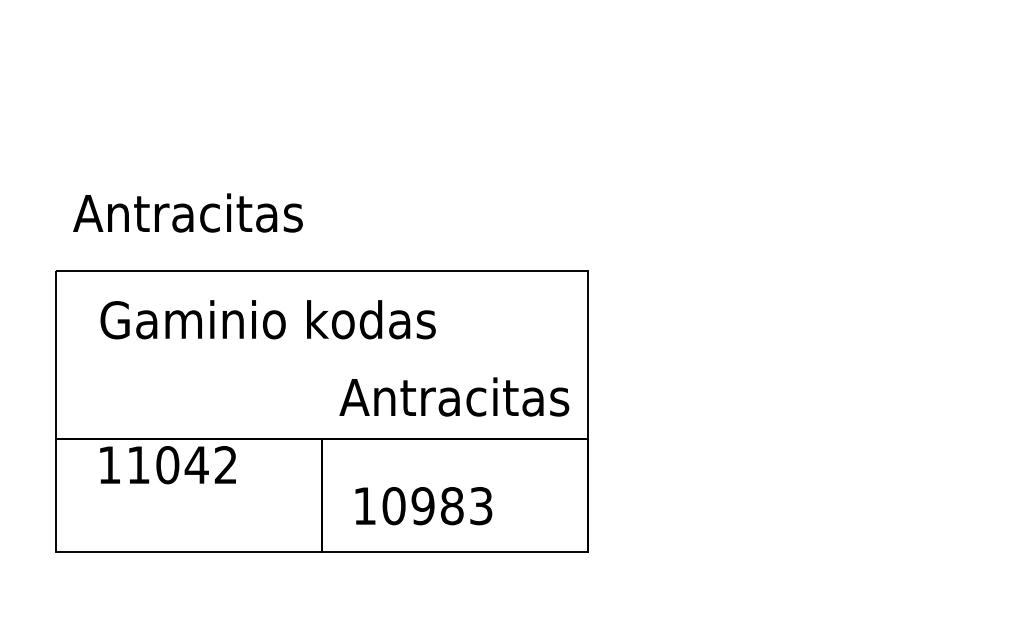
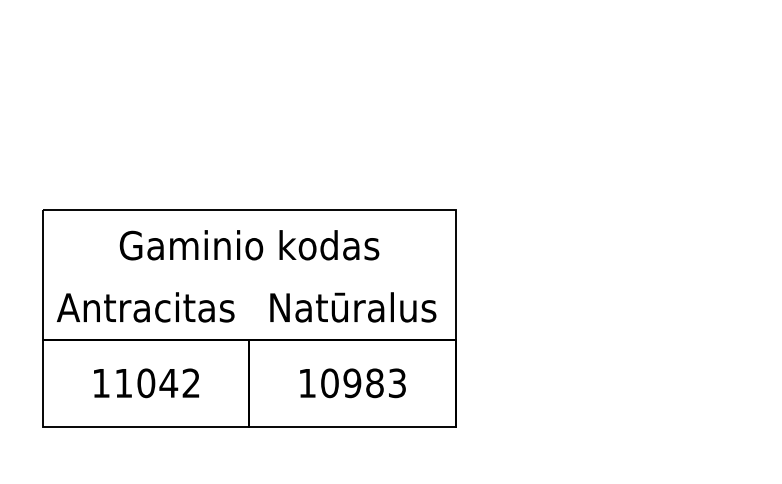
text: (187, 212) -> (145, 306), moved
text: (267, 319) -> (249, 245), moved
text: (454, 396) -> (351, 306), Antracitas -> Natūralus
text: (167, 465) -> (146, 383), moved
text: (423, 506) -> (352, 383), moved

